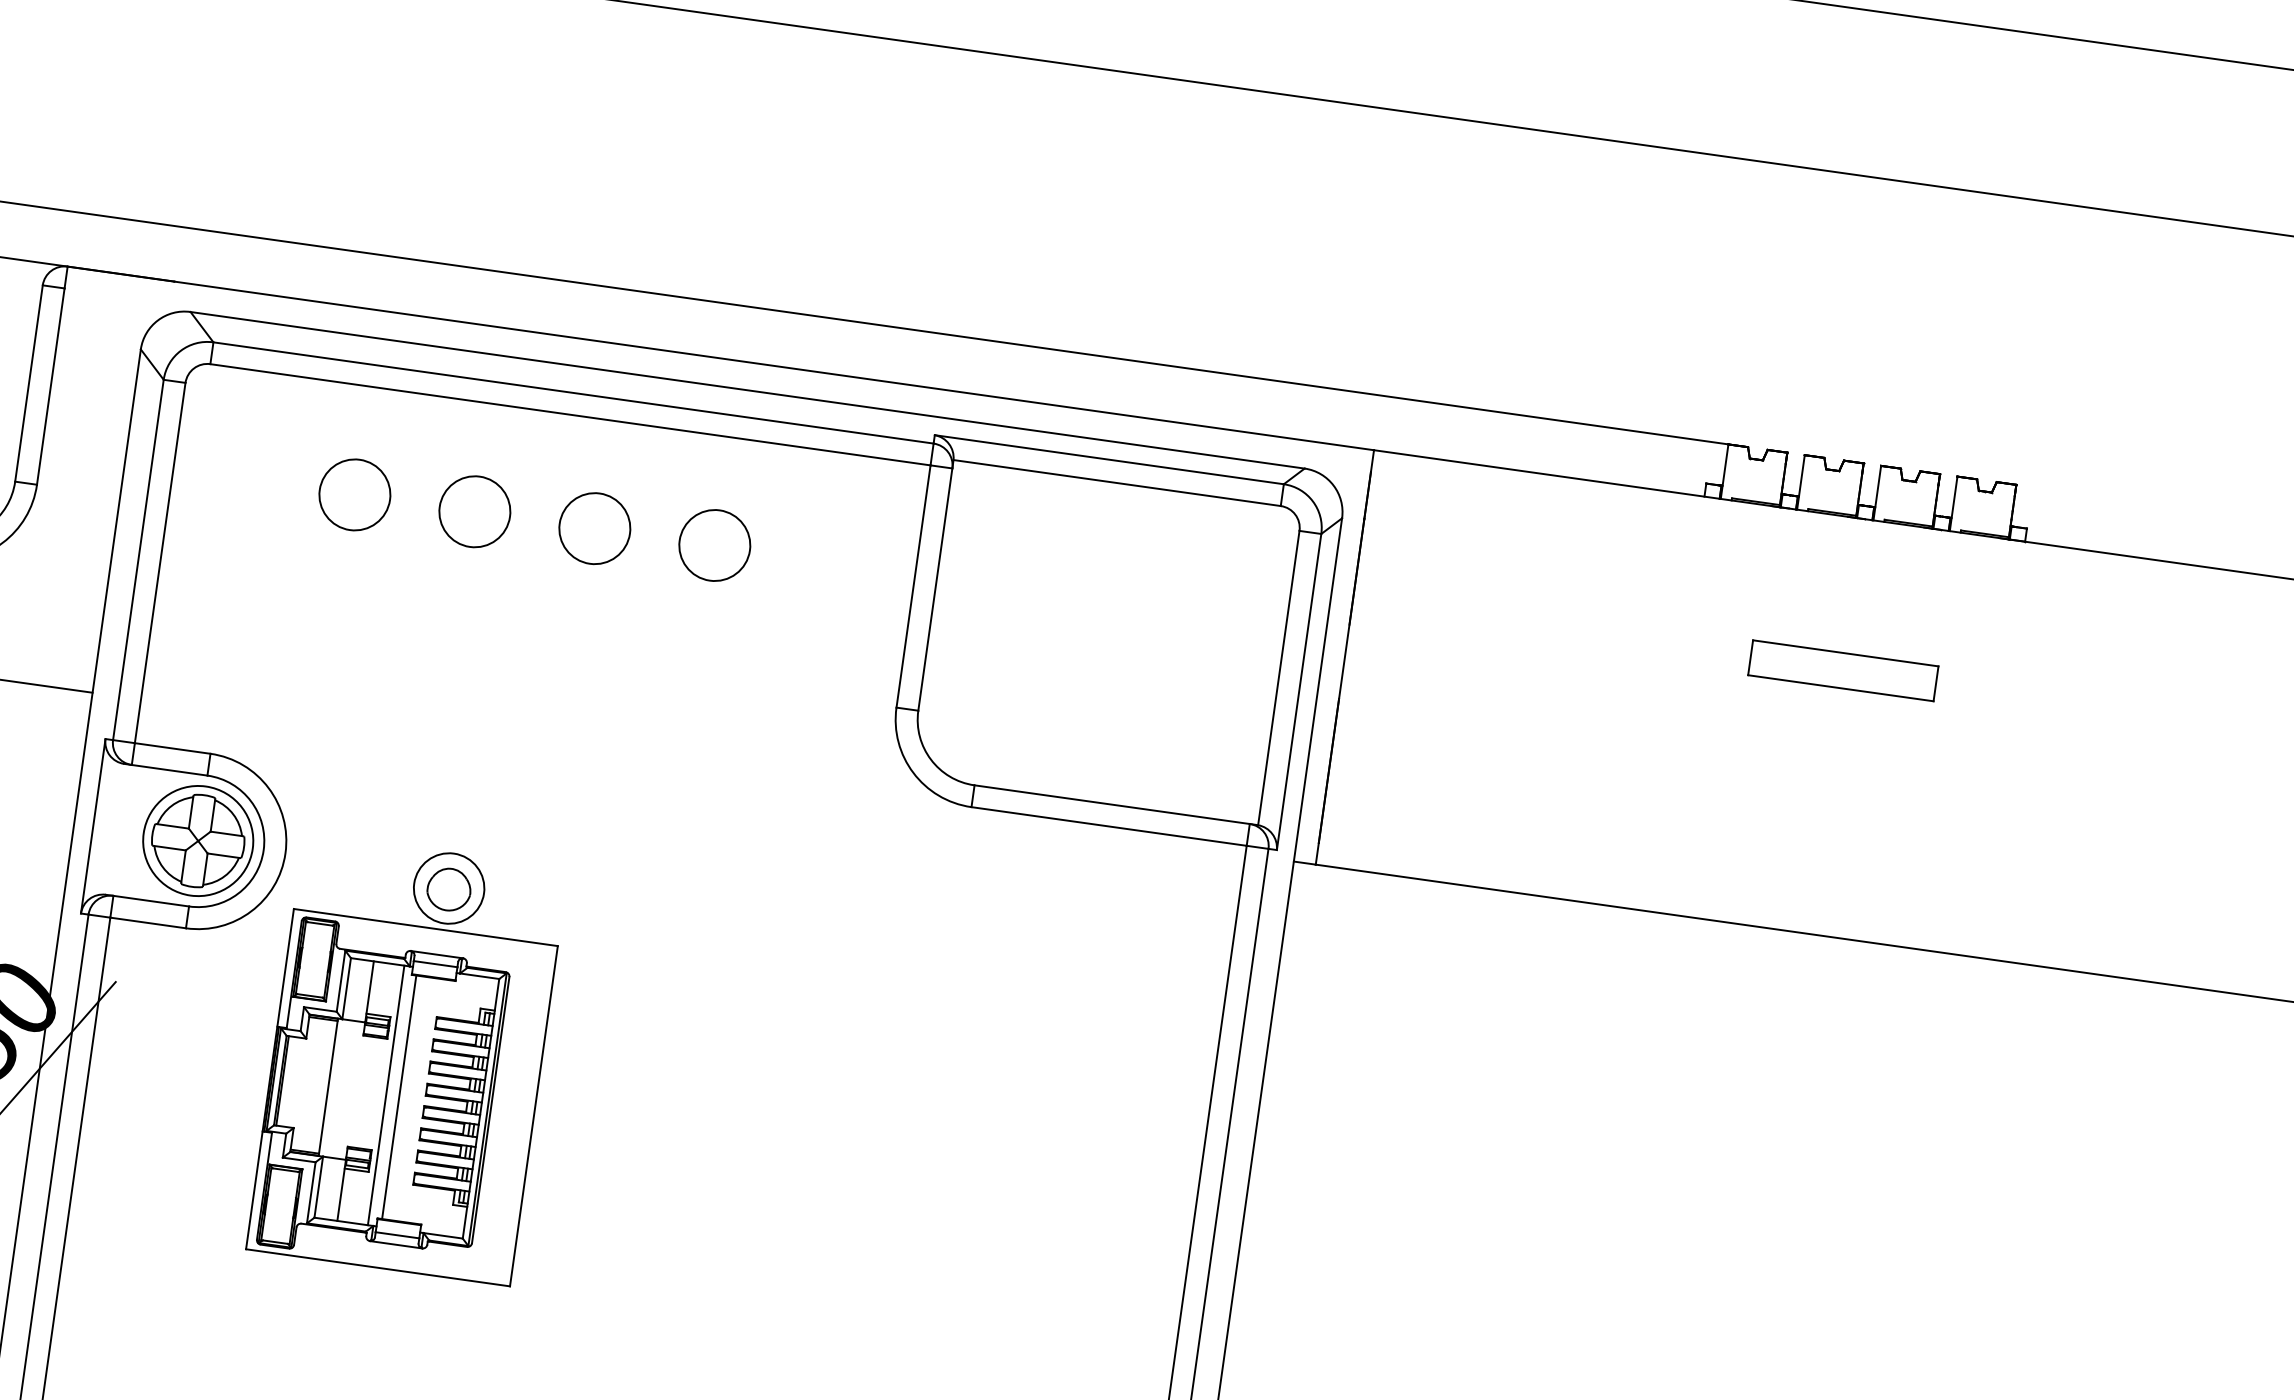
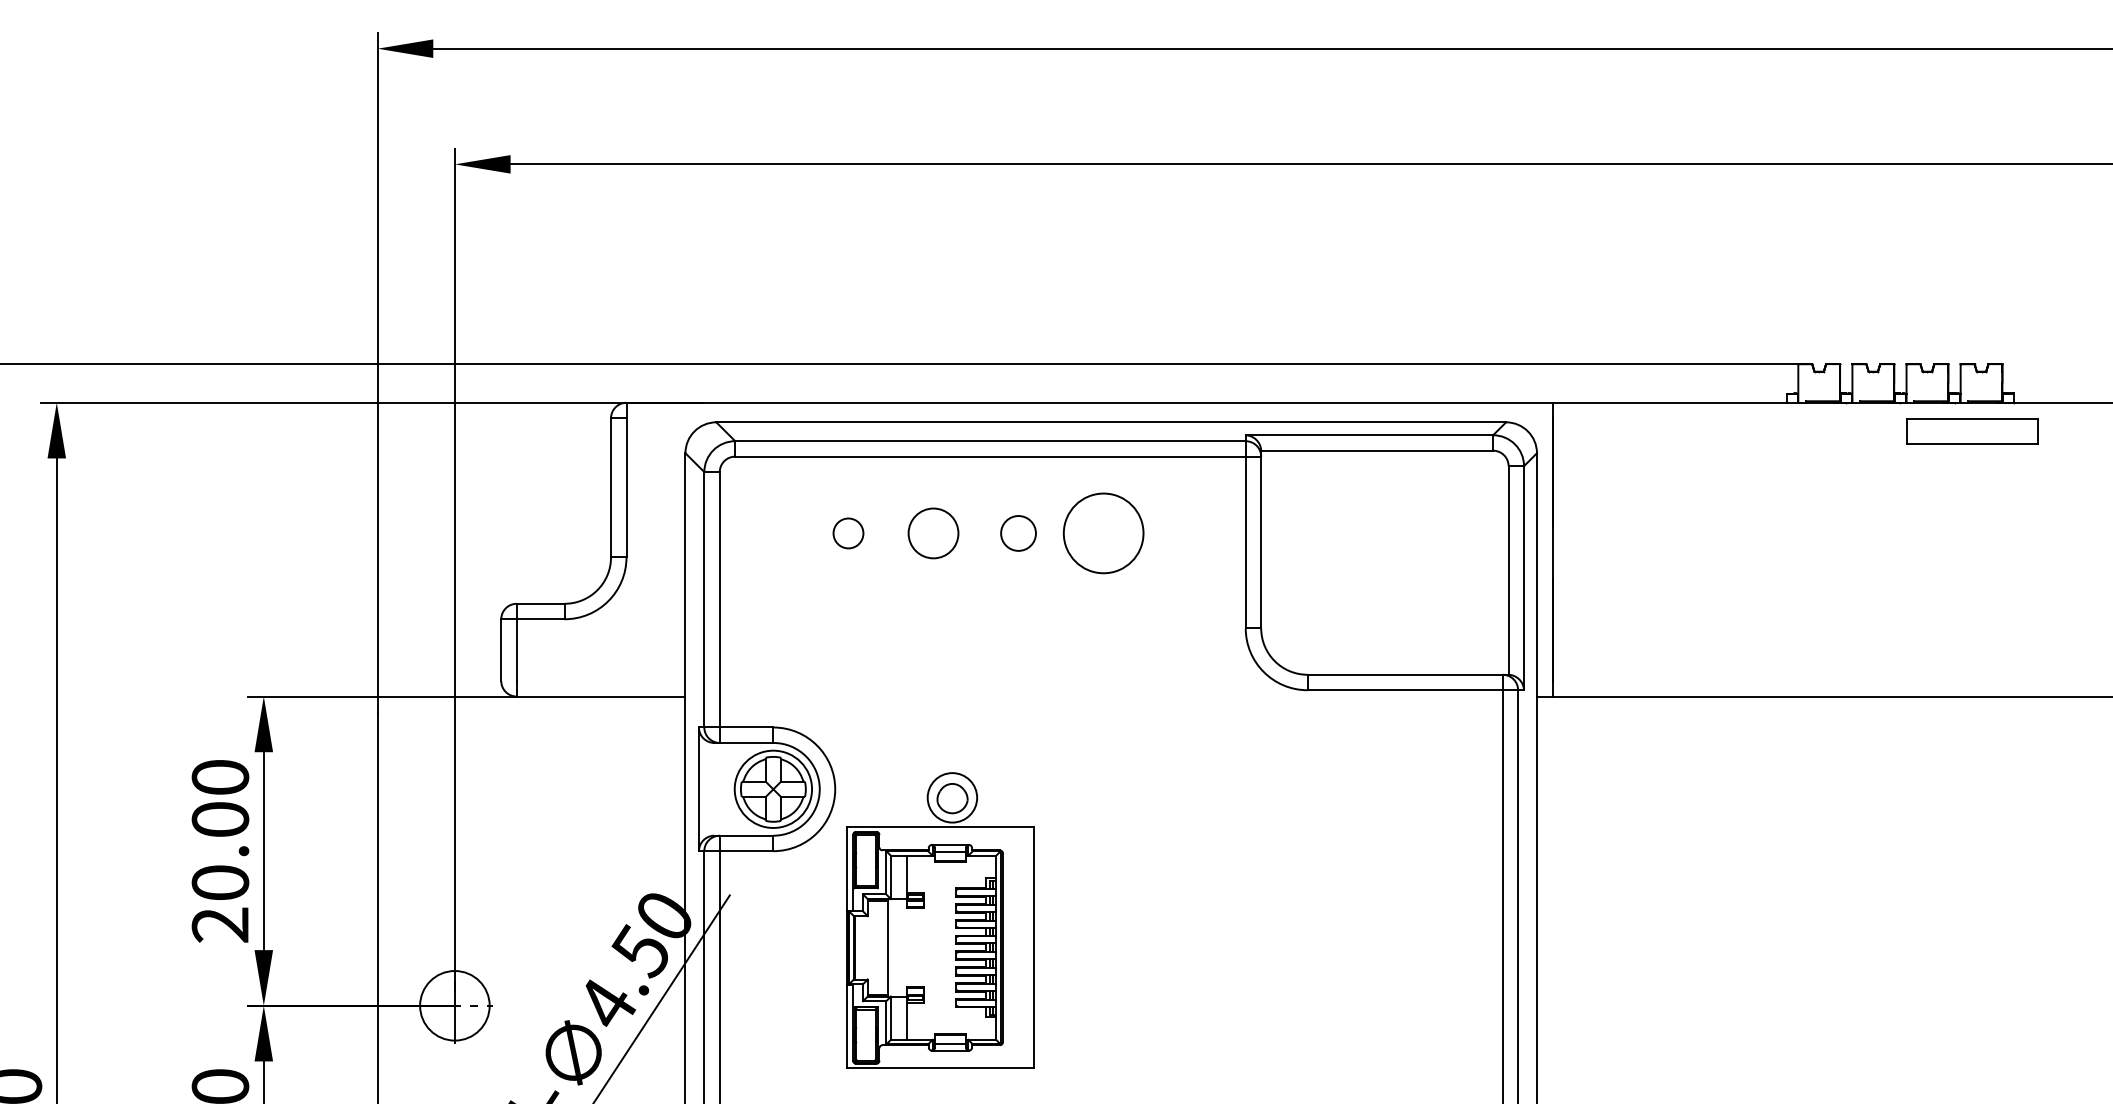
circle: (354, 495) -> (848, 533), size x0.6
circle: (594, 528) -> (1018, 533), size x0.7
circle: (714, 545) -> (1103, 533), size x1.6
part: (1843, 671) -> (1972, 431), moved
line: (385, 1094) -> (928, 947), removed
line: (399, 1096) -> (938, 947), removed

